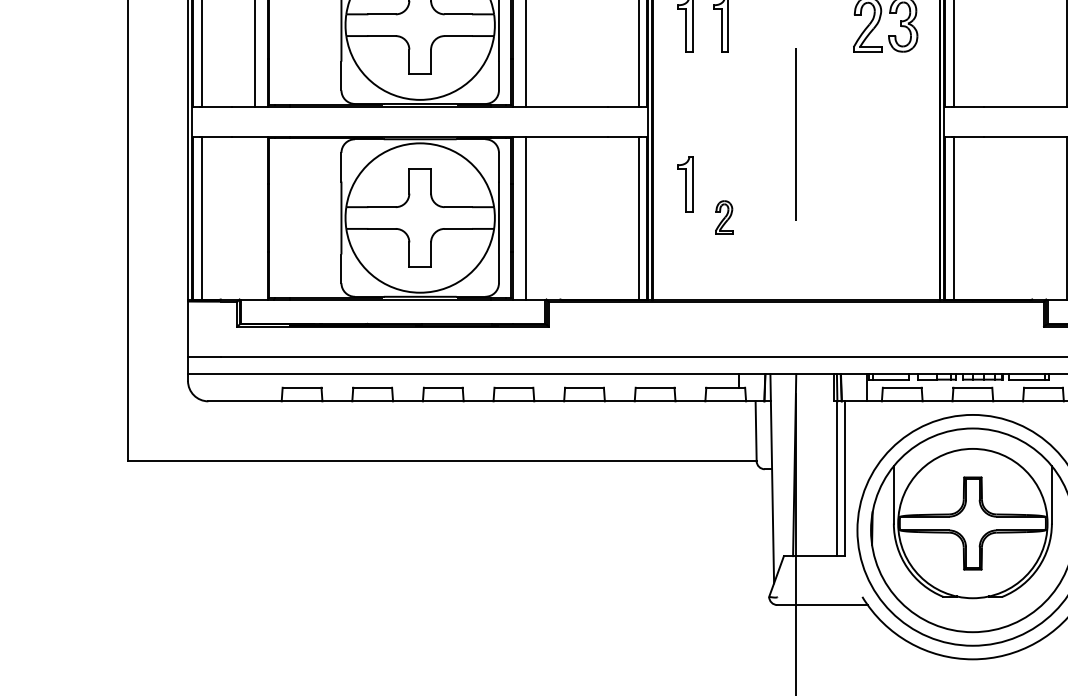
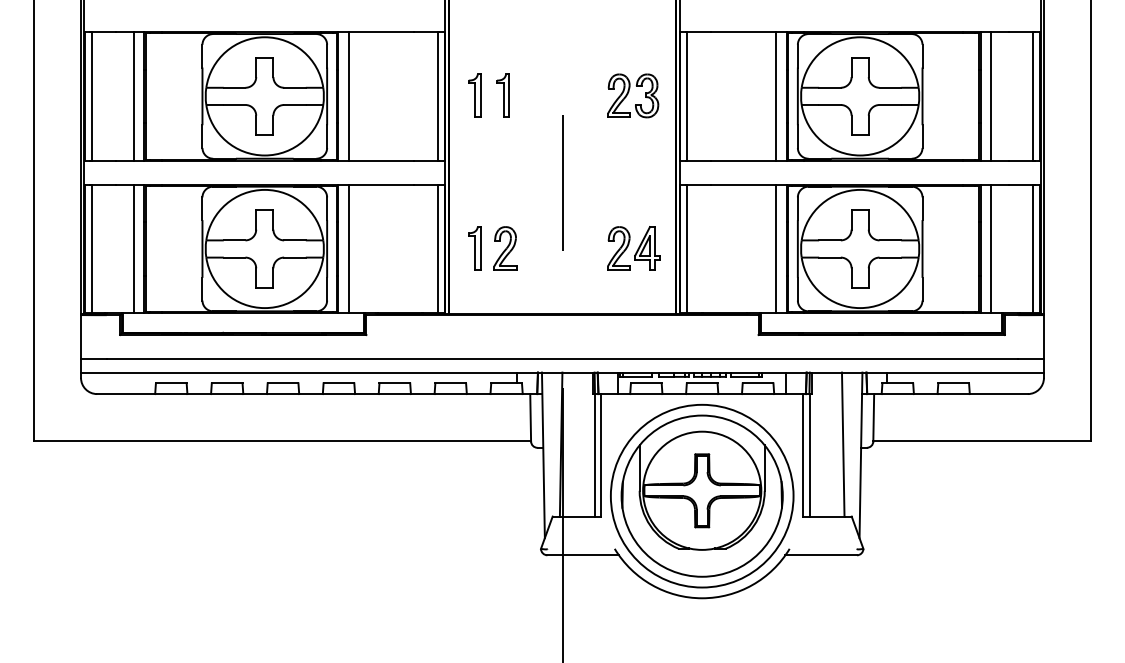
part: (685, 184) -> (474, 248), moved
line: (254, 217) -> (133, 248), added
part: (724, 217) -> (505, 248), size x1.67
part: (886, 217) -> (633, 248), added

